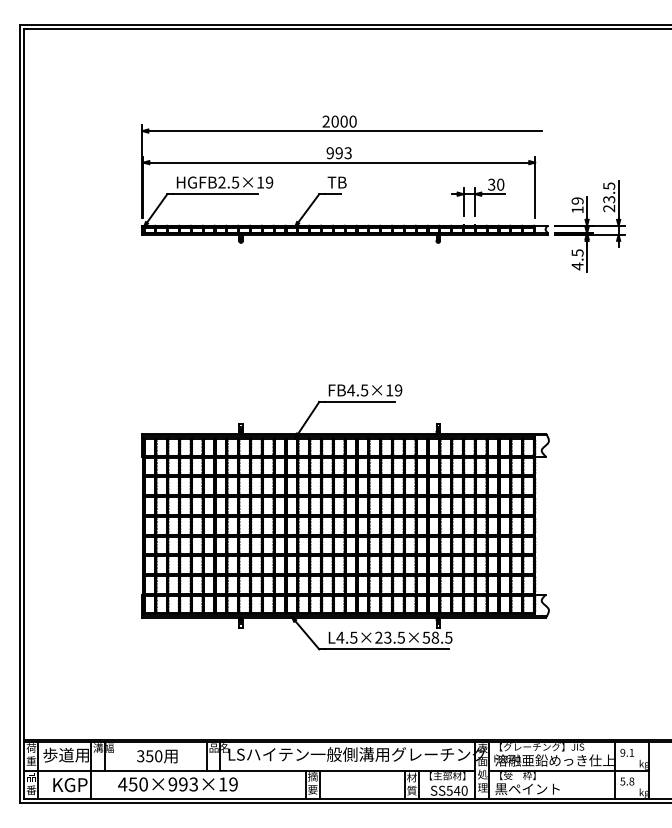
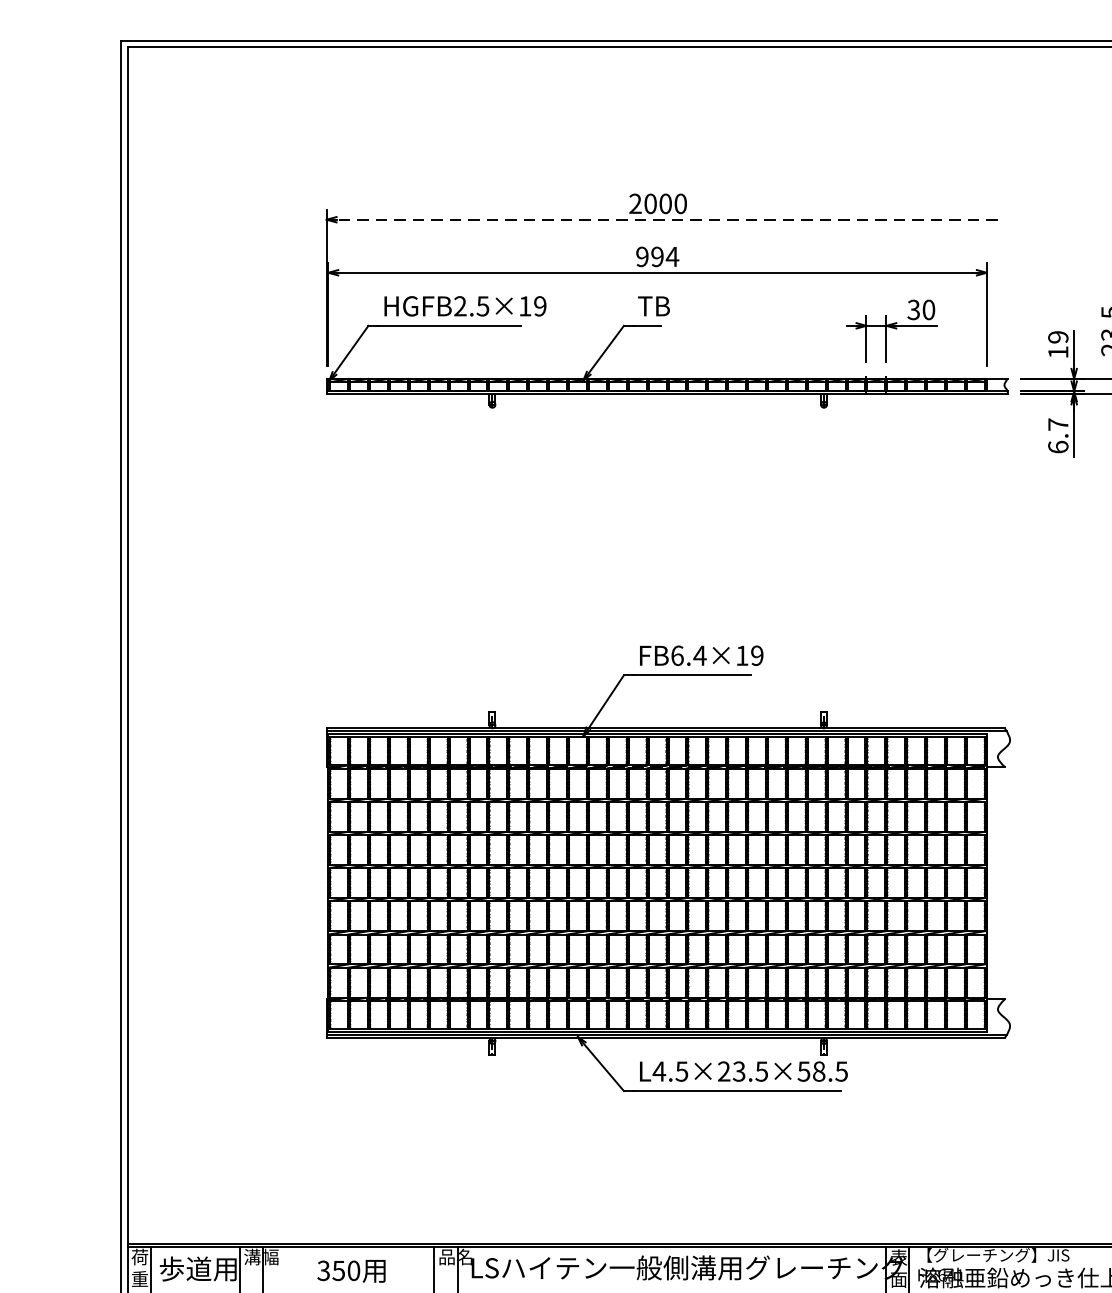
line: (345, 131) -> (668, 220), solid -> dashed
text: (348, 153) -> (673, 257), 993 -> 994
text: (577, 259) -> (1058, 435), 4.5 -> 6.7
text: (357, 390) -> (688, 655), FB4.5×19 -> FB6.4×19

